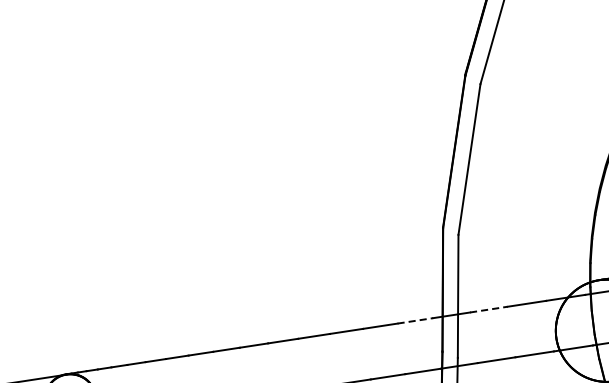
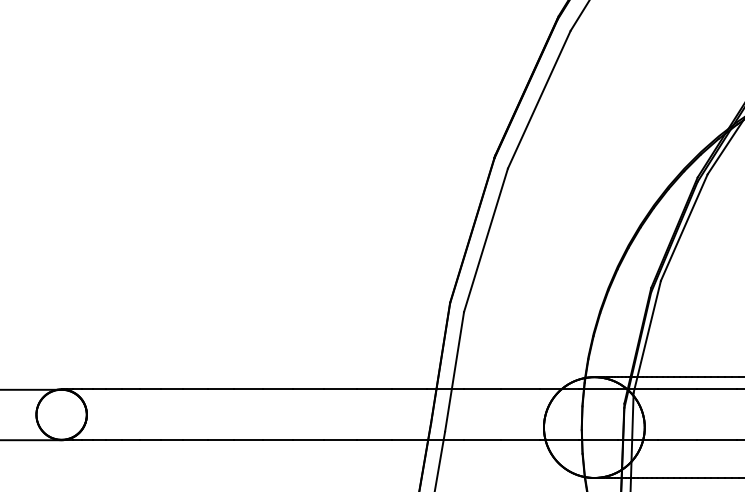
line: (488, 309) -> (482, 389), dashed -> solid
line: (415, 320) -> (409, 389), dashed -> solid

